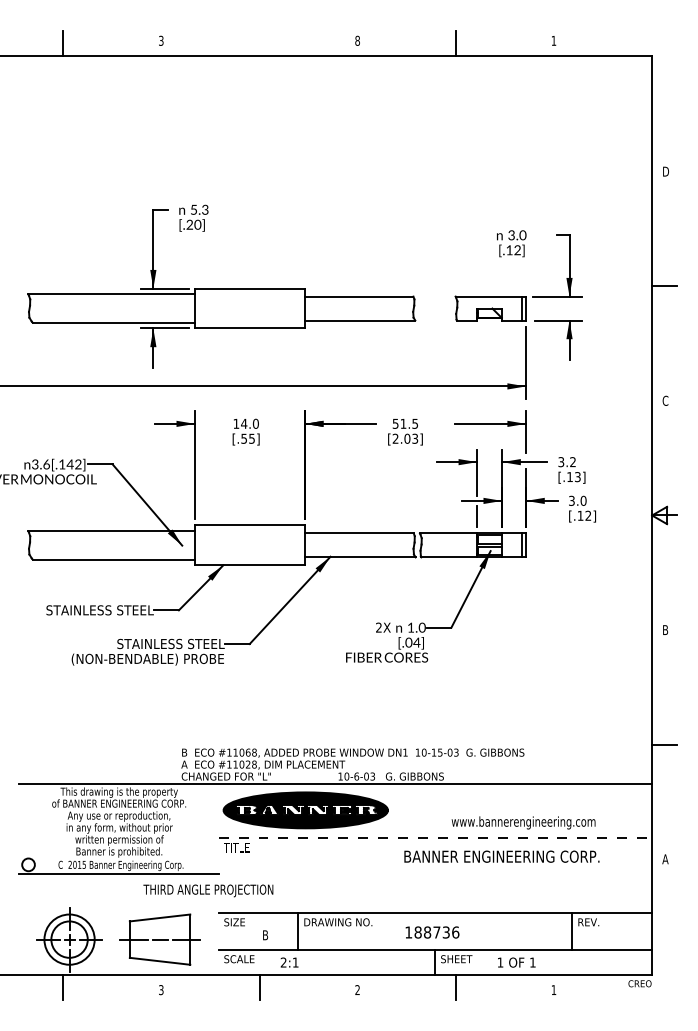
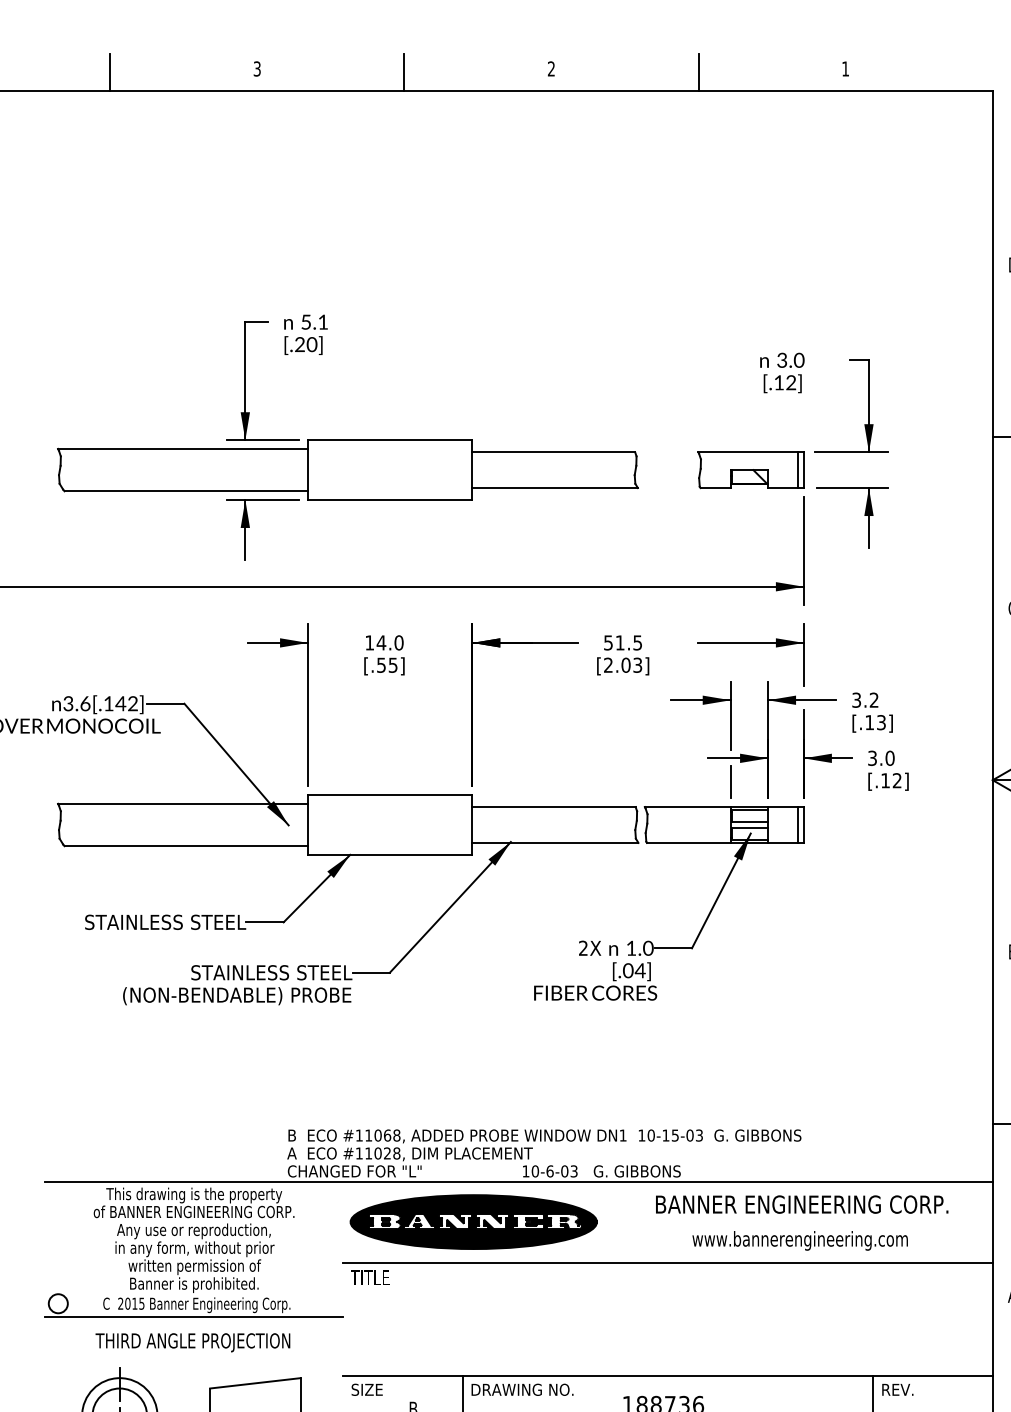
text: (357, 40) -> (551, 68), 8 -> 2
line: (259, 42) -> (404, 71), added
text: (205, 209) -> (323, 321), 5.3 -> 5.1
line: (435, 837) -> (668, 1262), dashed -> solid
text: (501, 856) -> (801, 1204), moved
text: (208, 890) -> (193, 1342), moved

